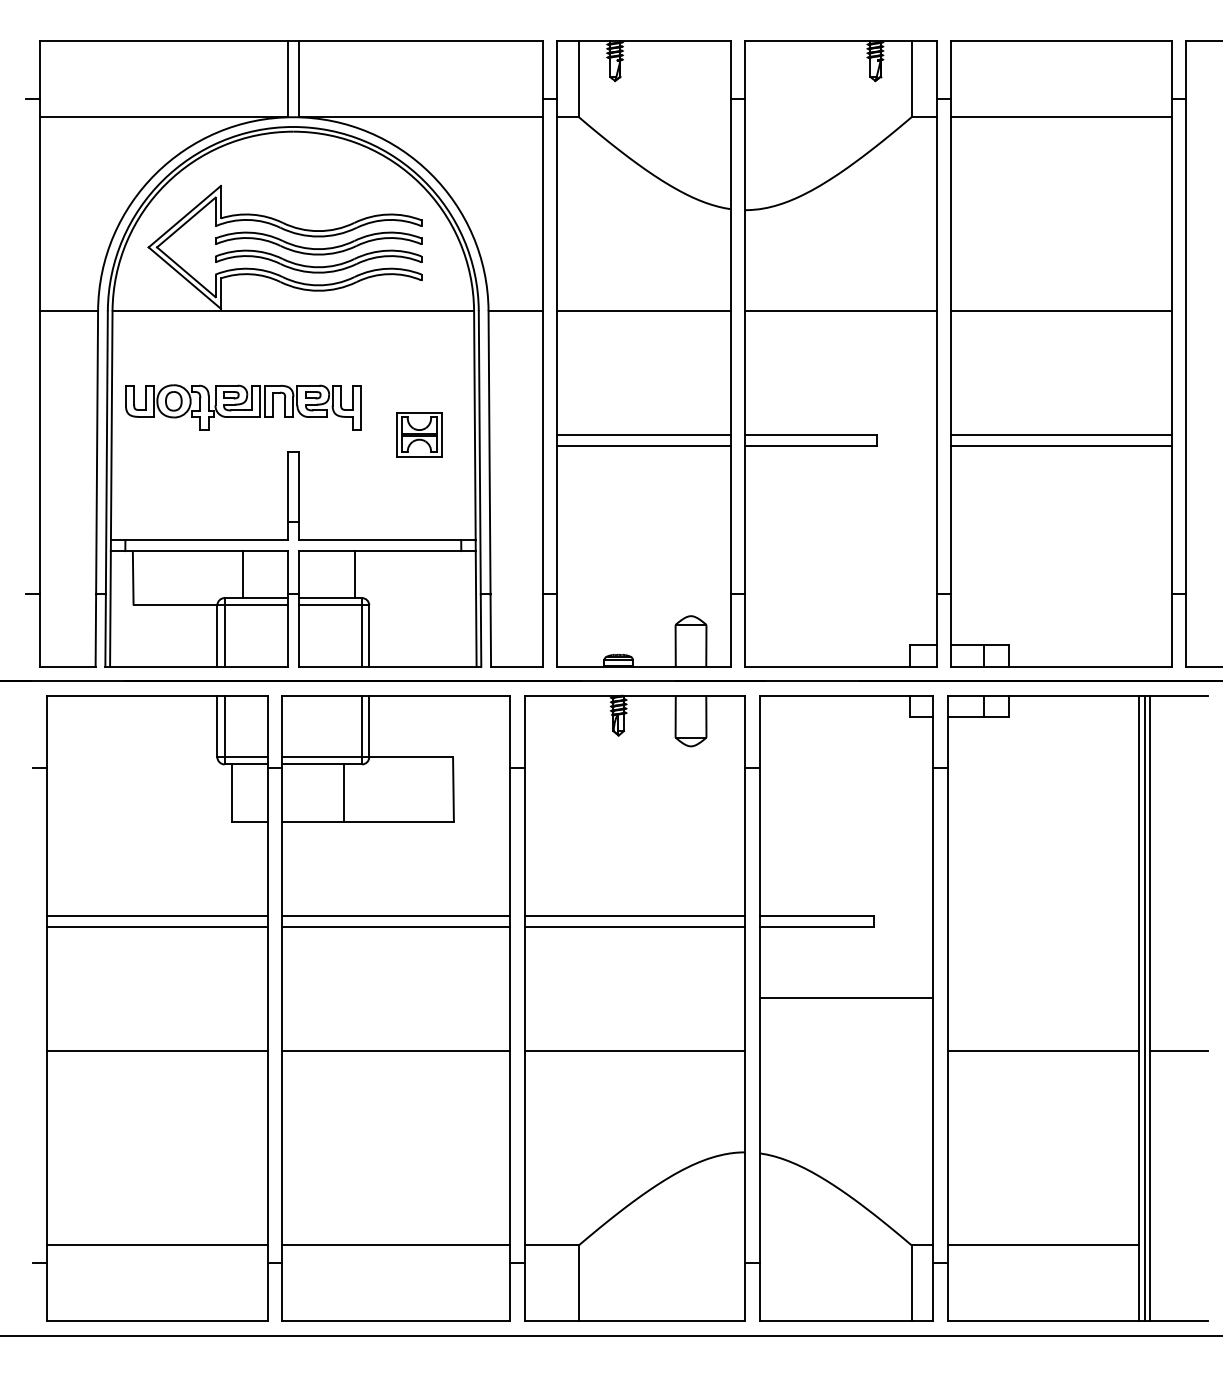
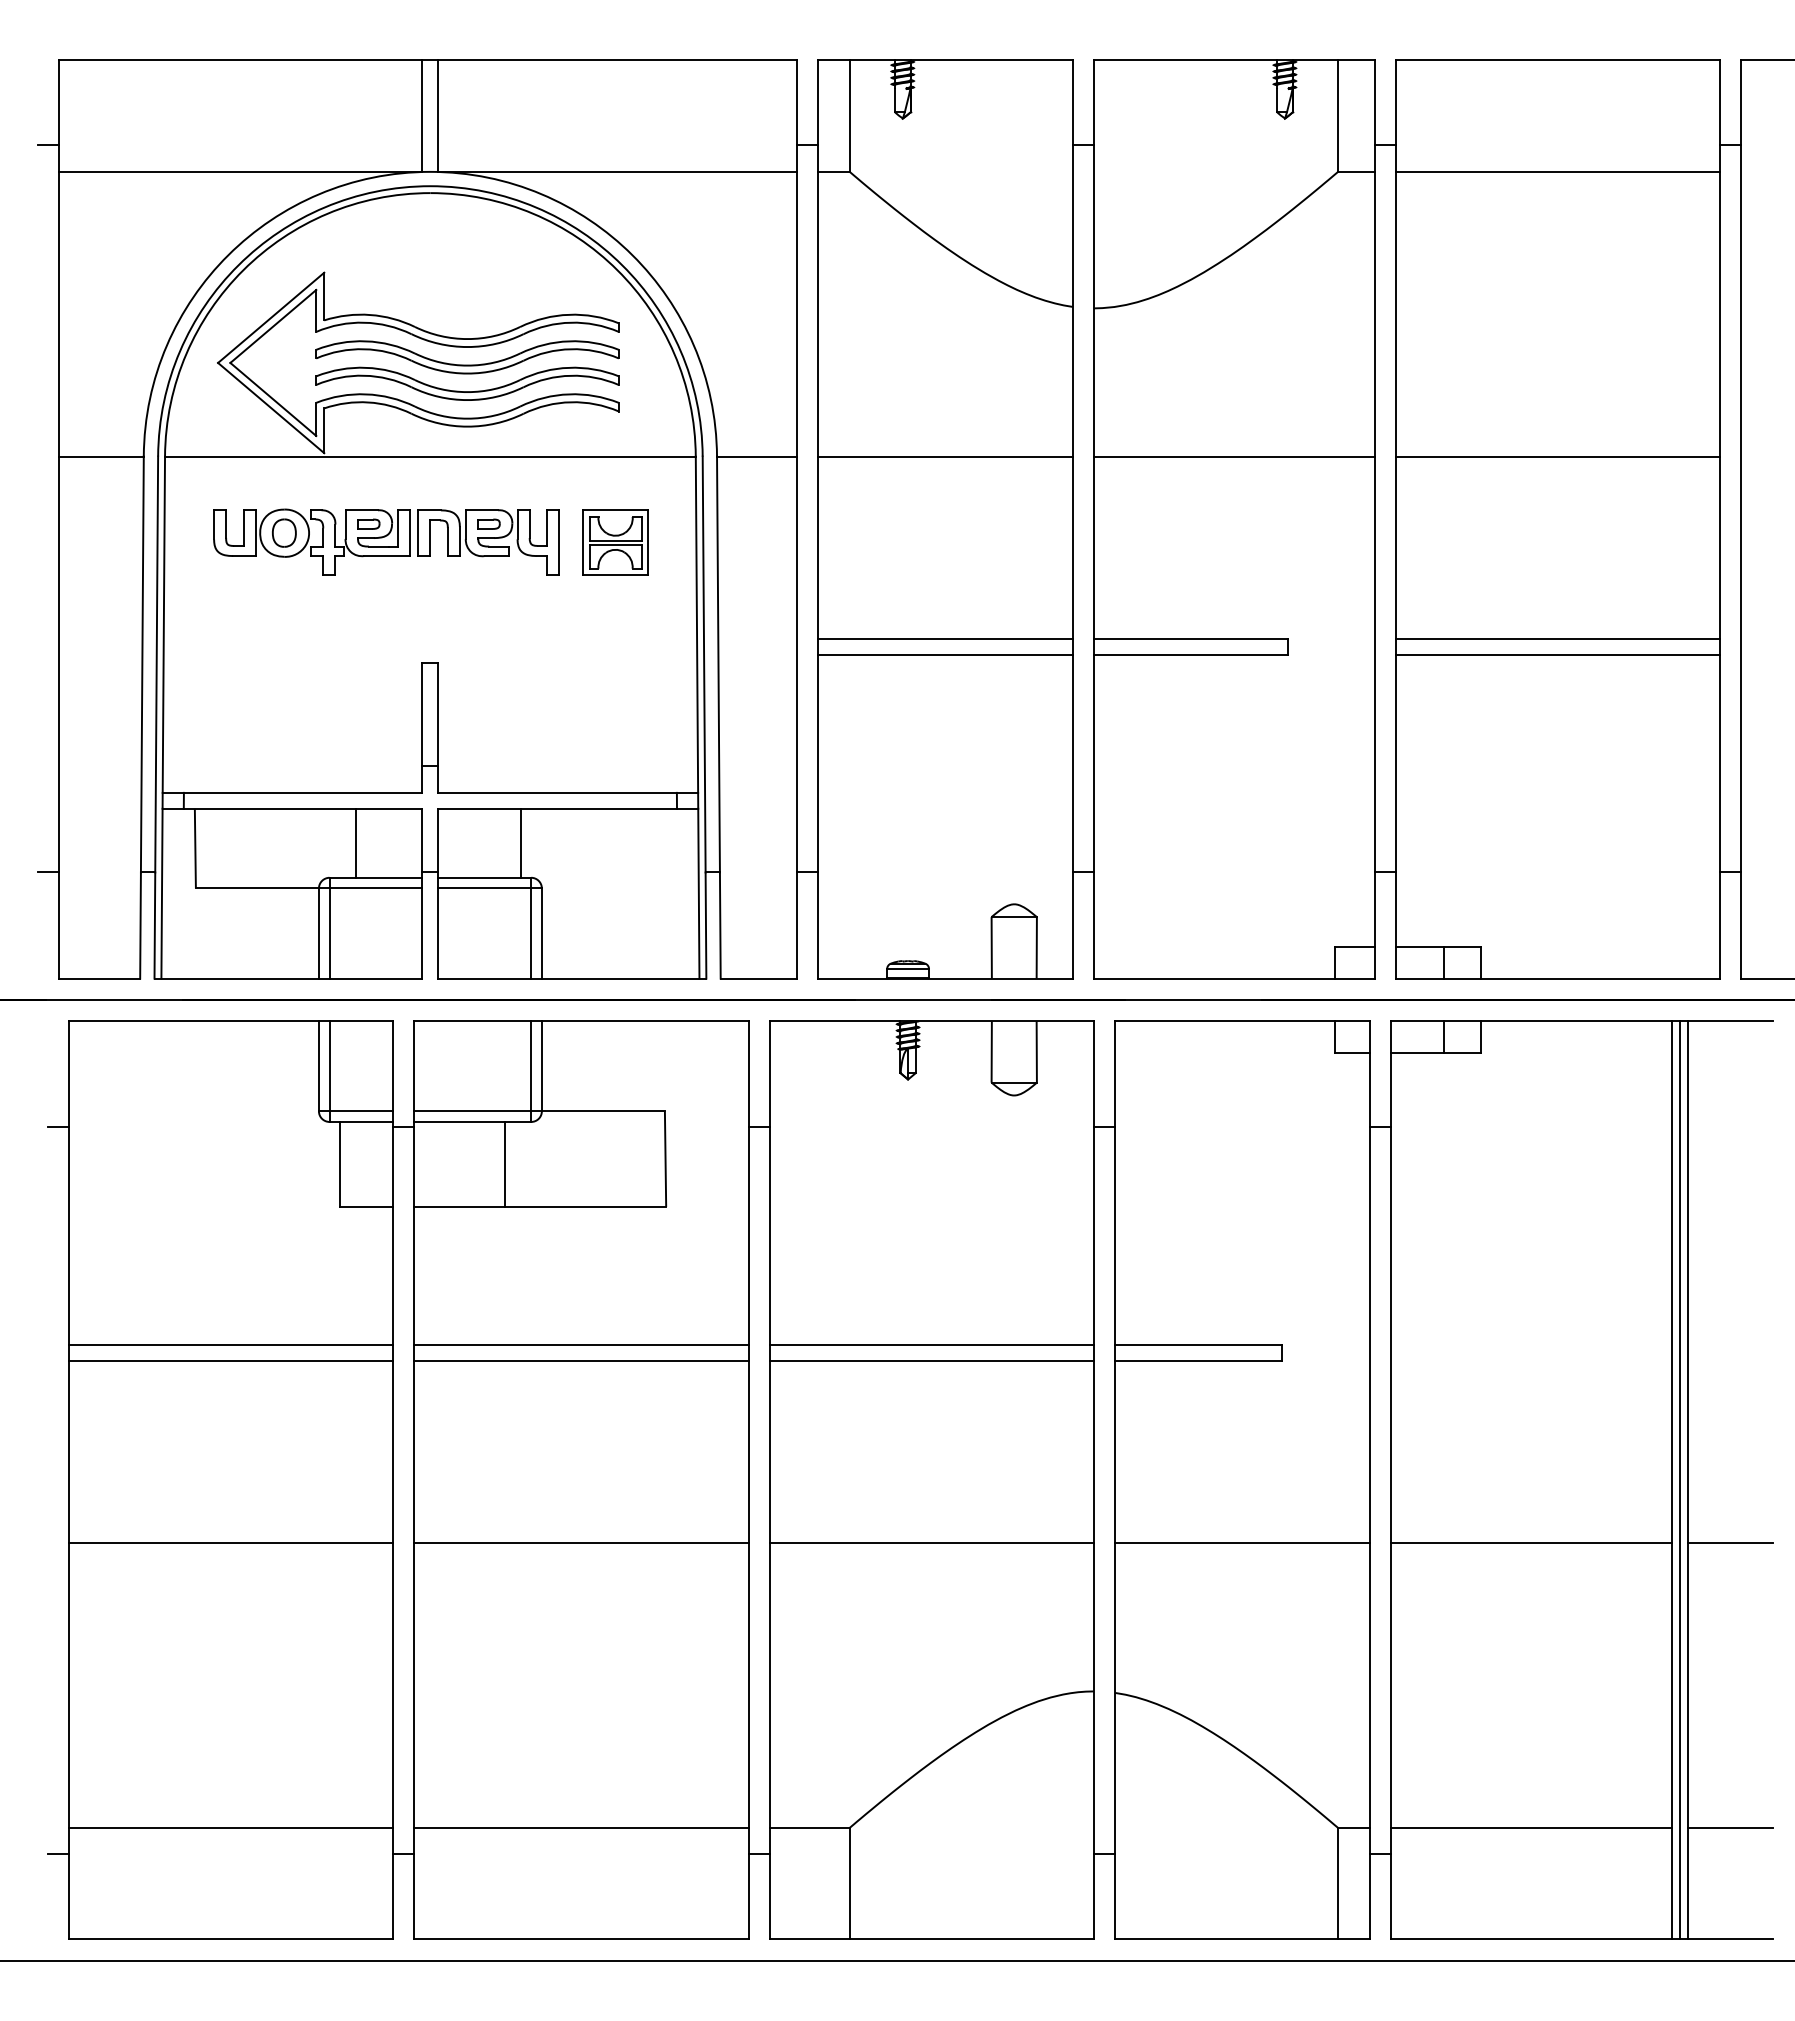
part: (243, 407) -> (386, 542), moved
part: (419, 434) -> (615, 542), moved
line: (846, 998) -> (1242, 1543), moved
line: (1179, 1245) -> (1731, 1828), added

